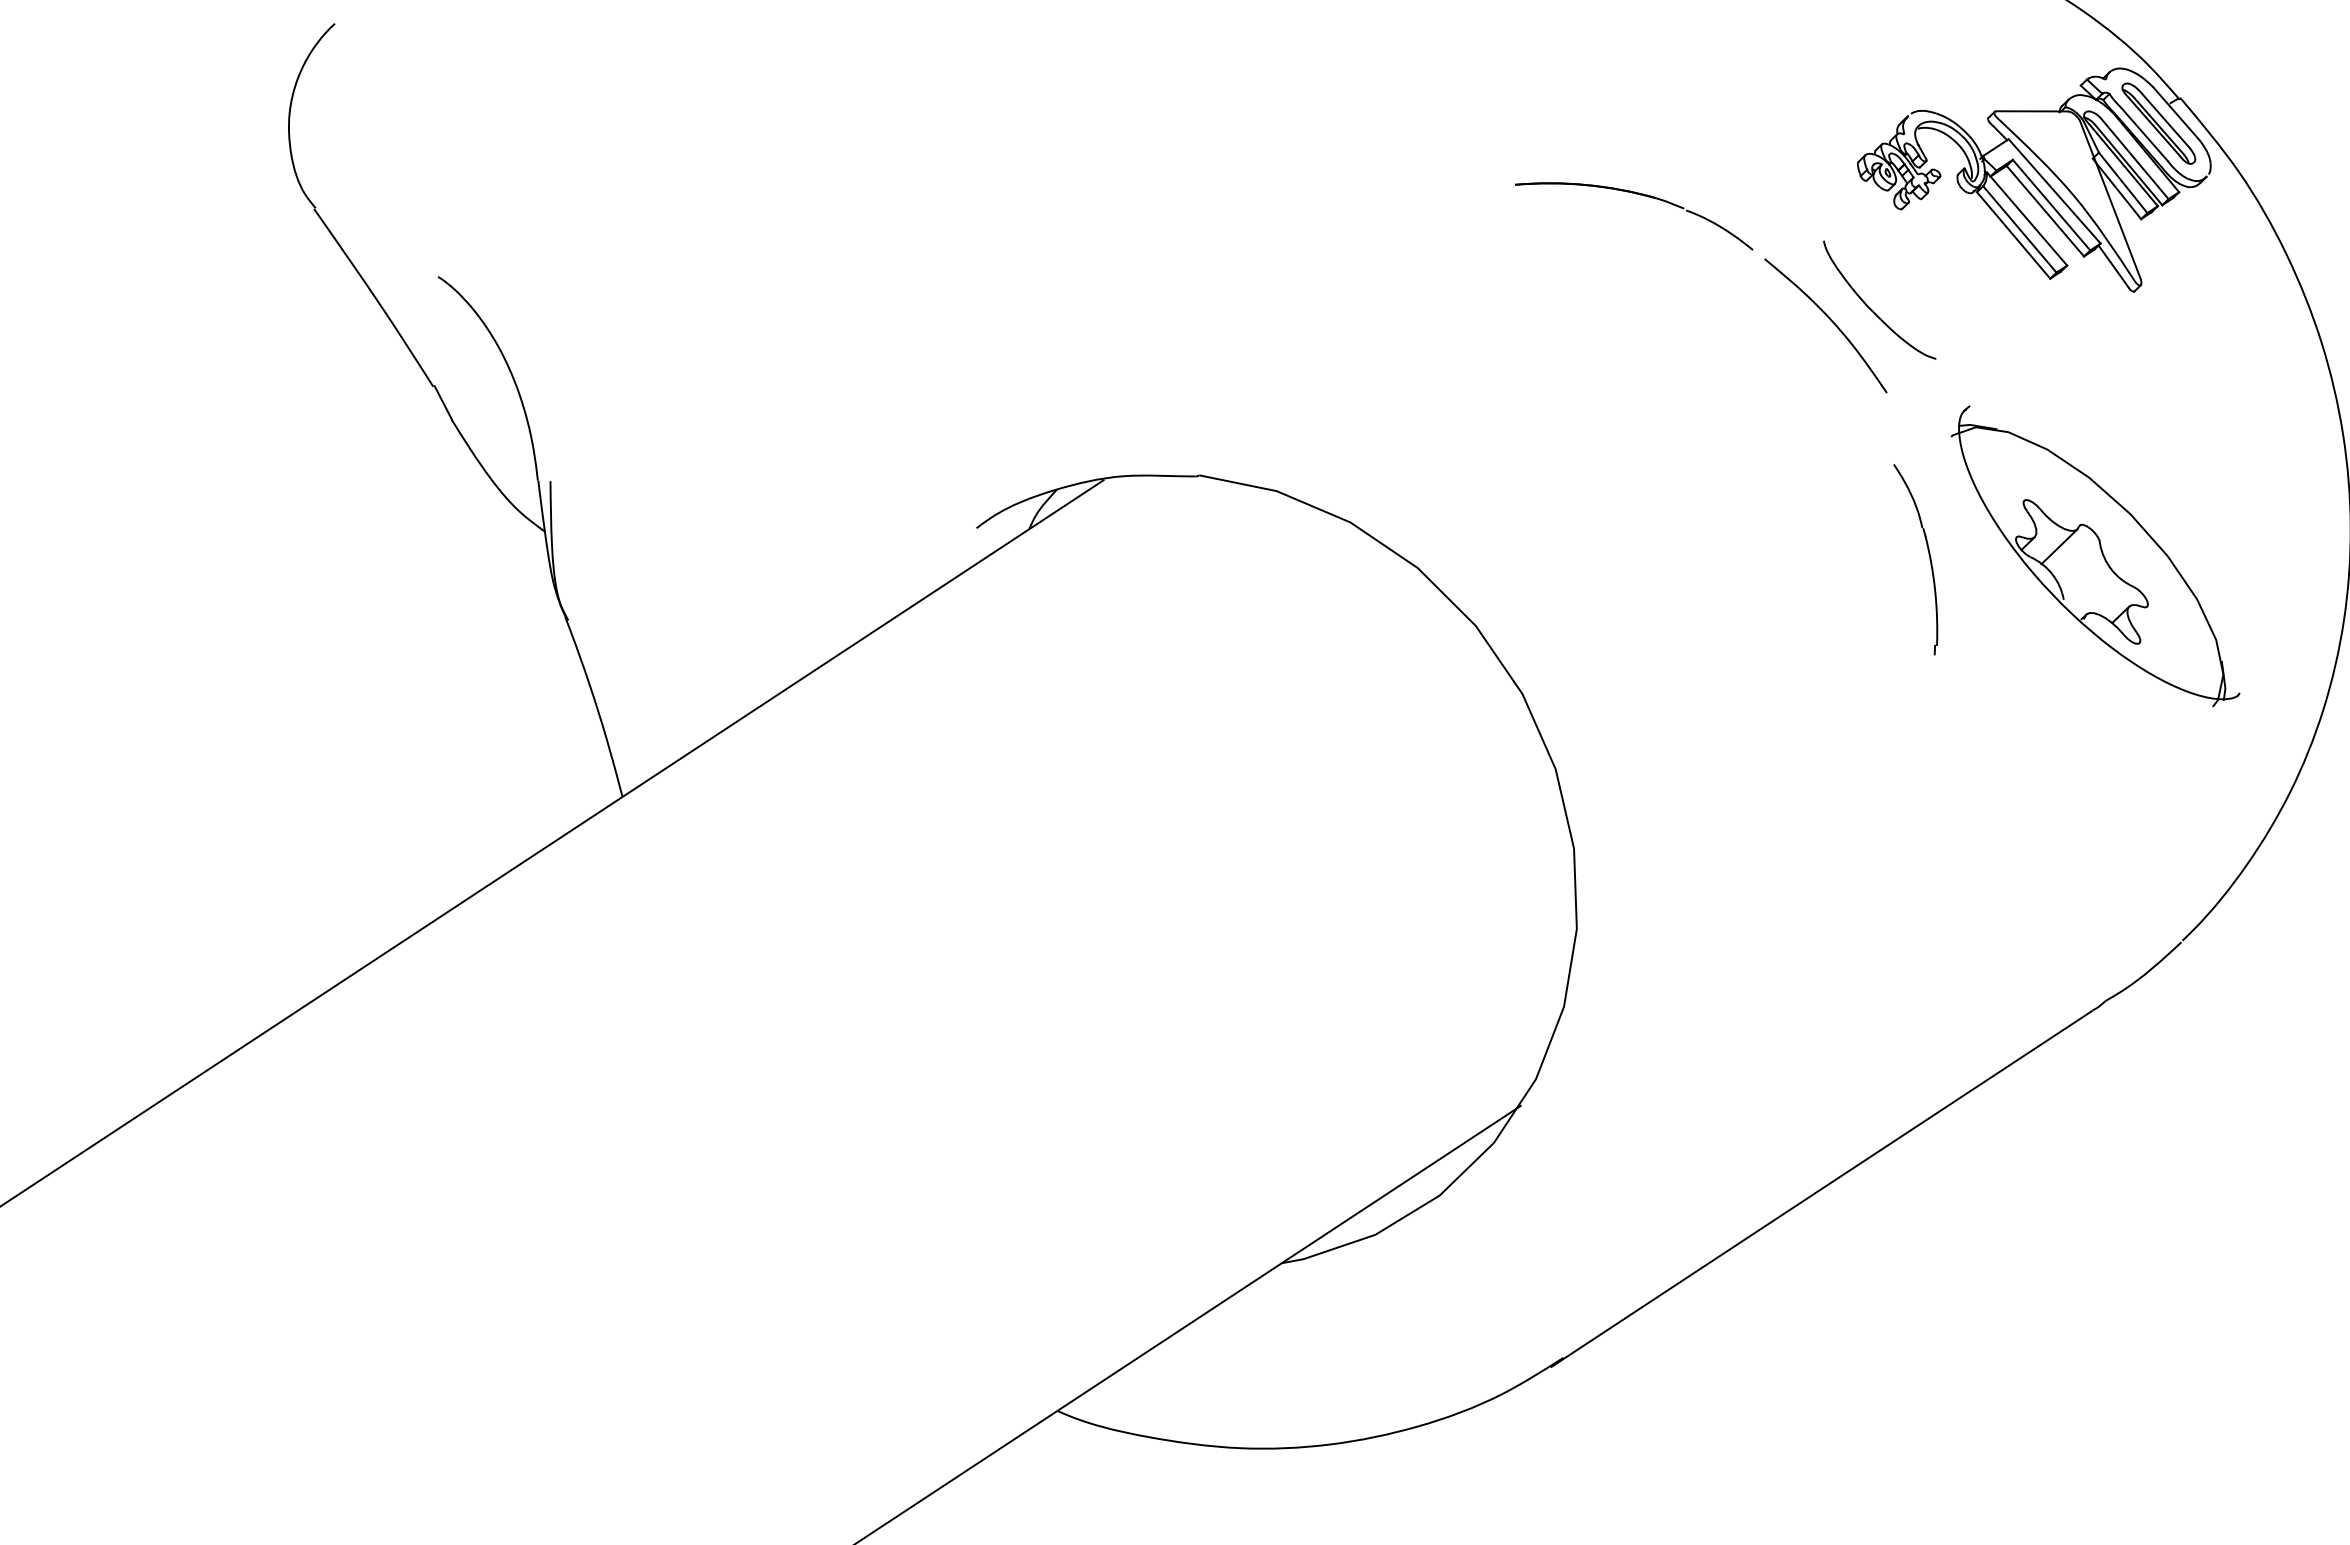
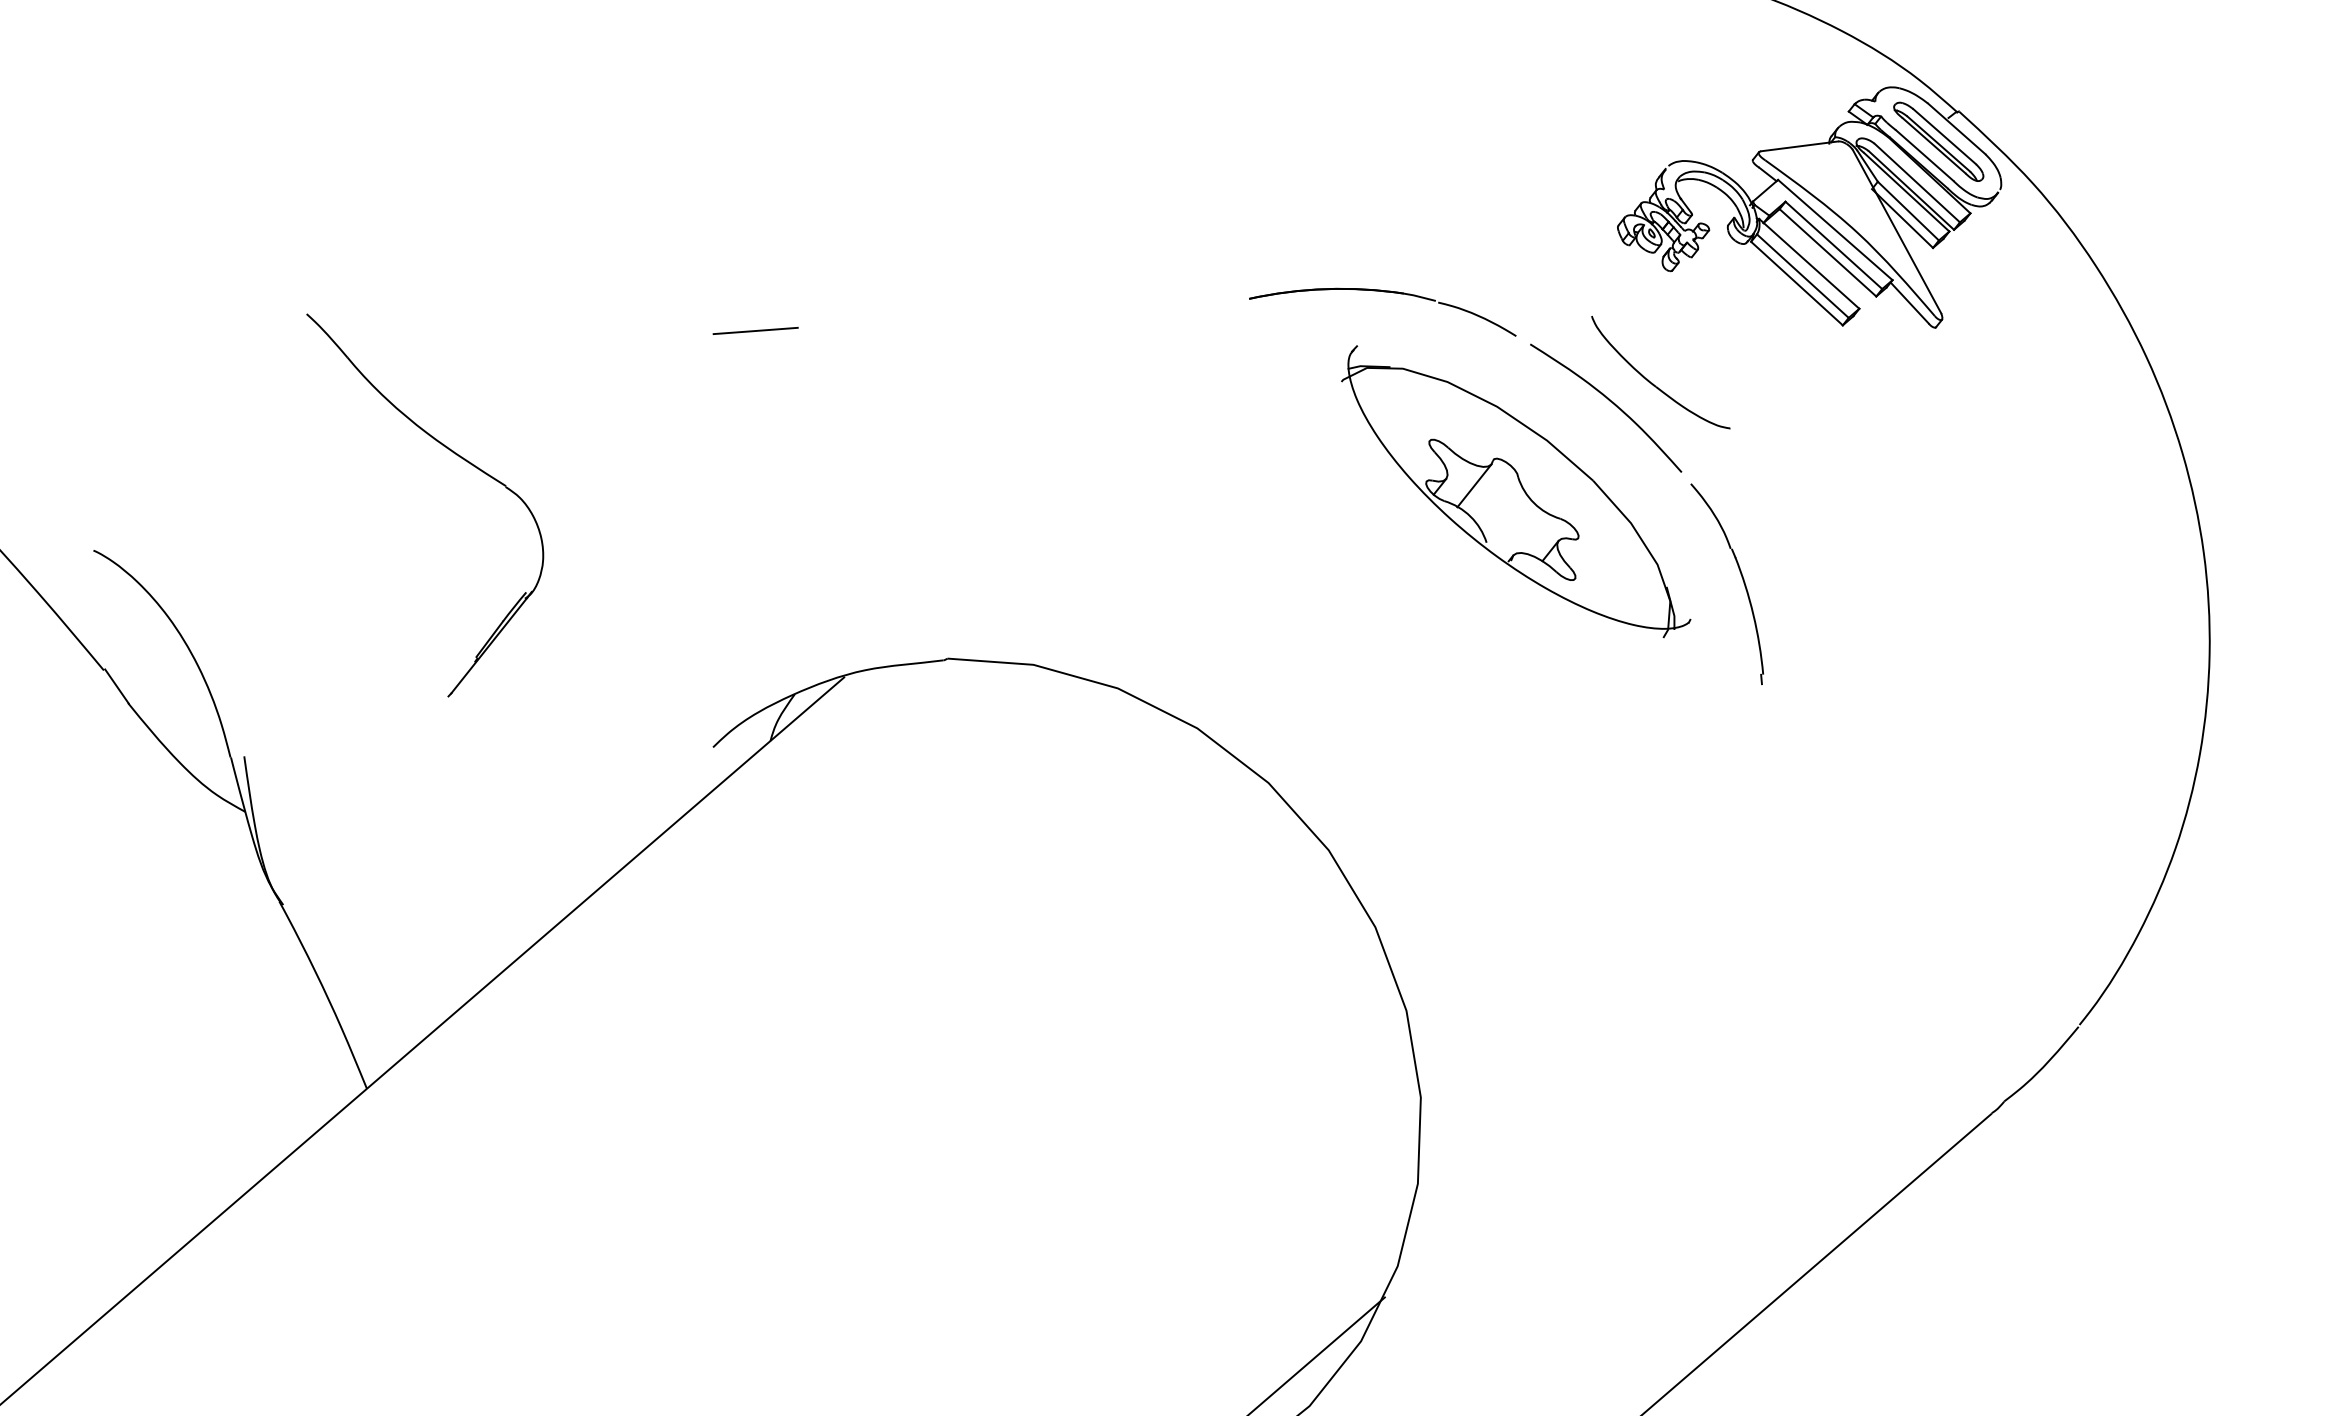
line: (1063, 155) -> (754, 330), added
part: (781, 236) -> (460, 458), added
part: (1928, 554) -> (1741, 576), moved
part: (2095, 556) -> (1514, 491), moved

